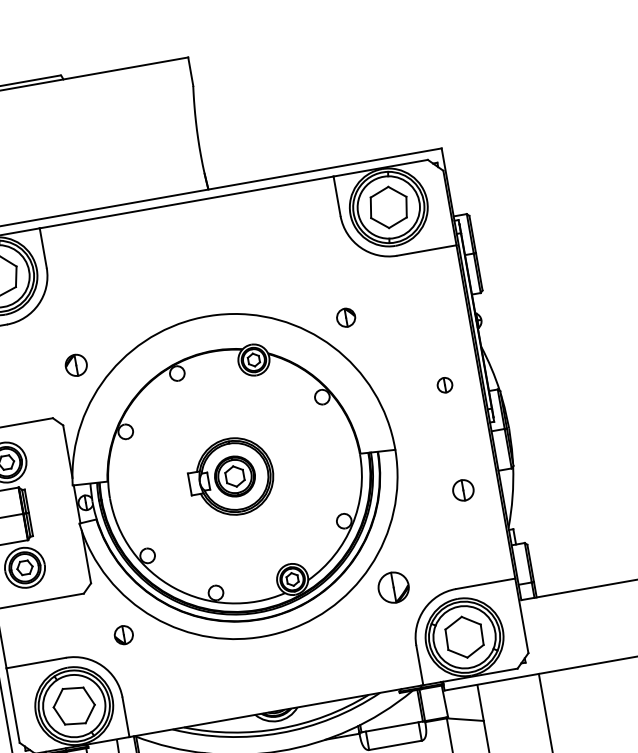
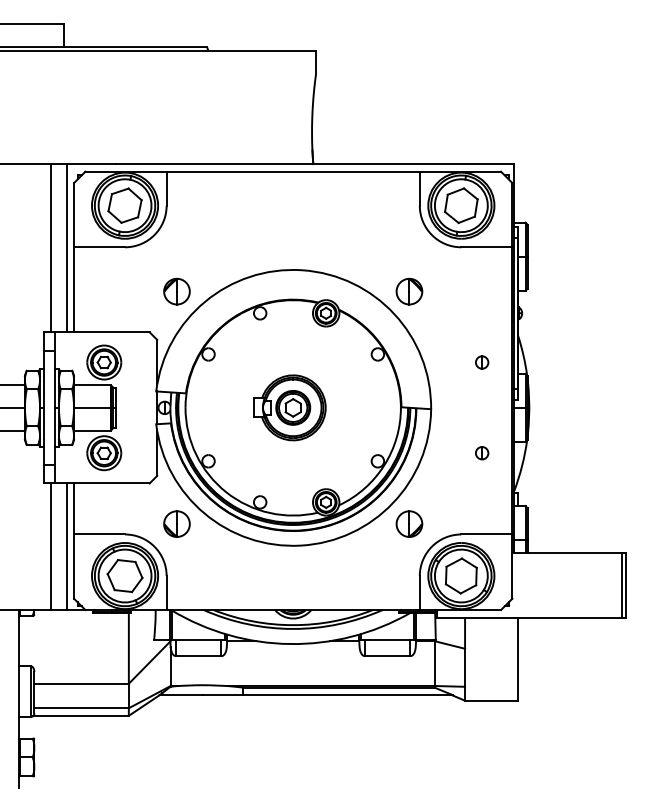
part: (346, 317) -> (409, 291), size x1.67
part: (75, 365) -> (176, 291), size x1.43
part: (464, 490) -> (482, 453), size x0.71
part: (123, 634) -> (176, 523), size x1.67

